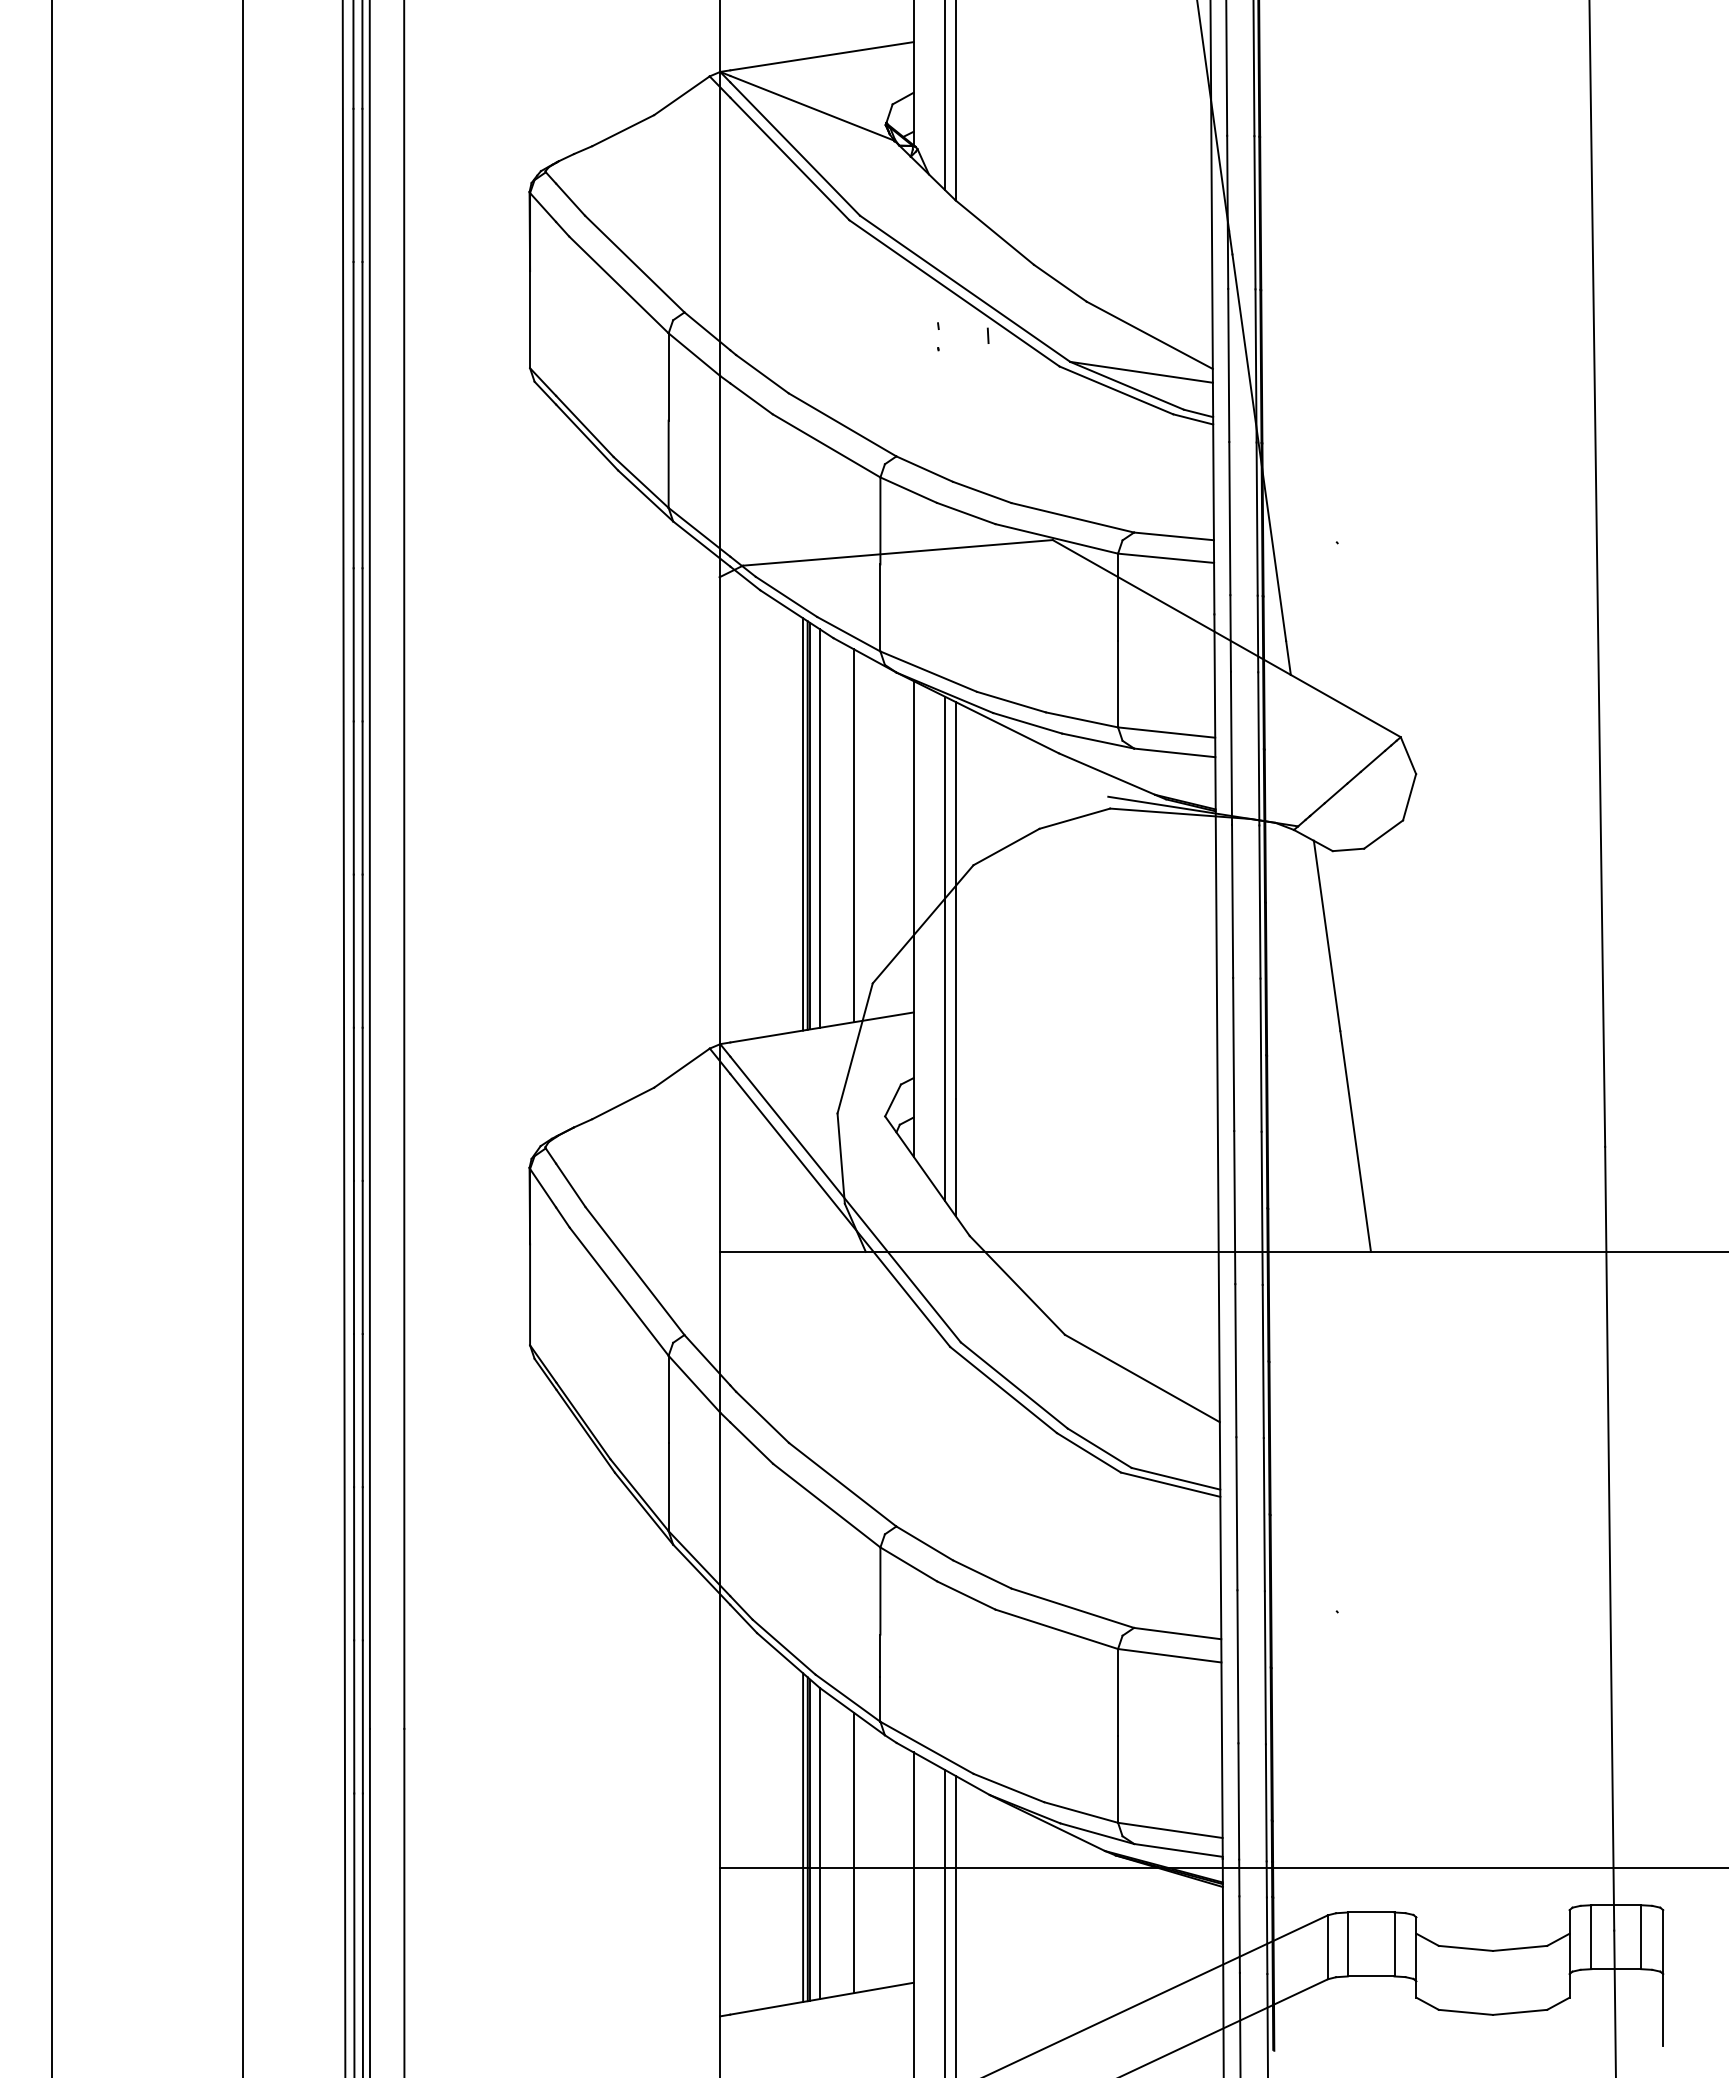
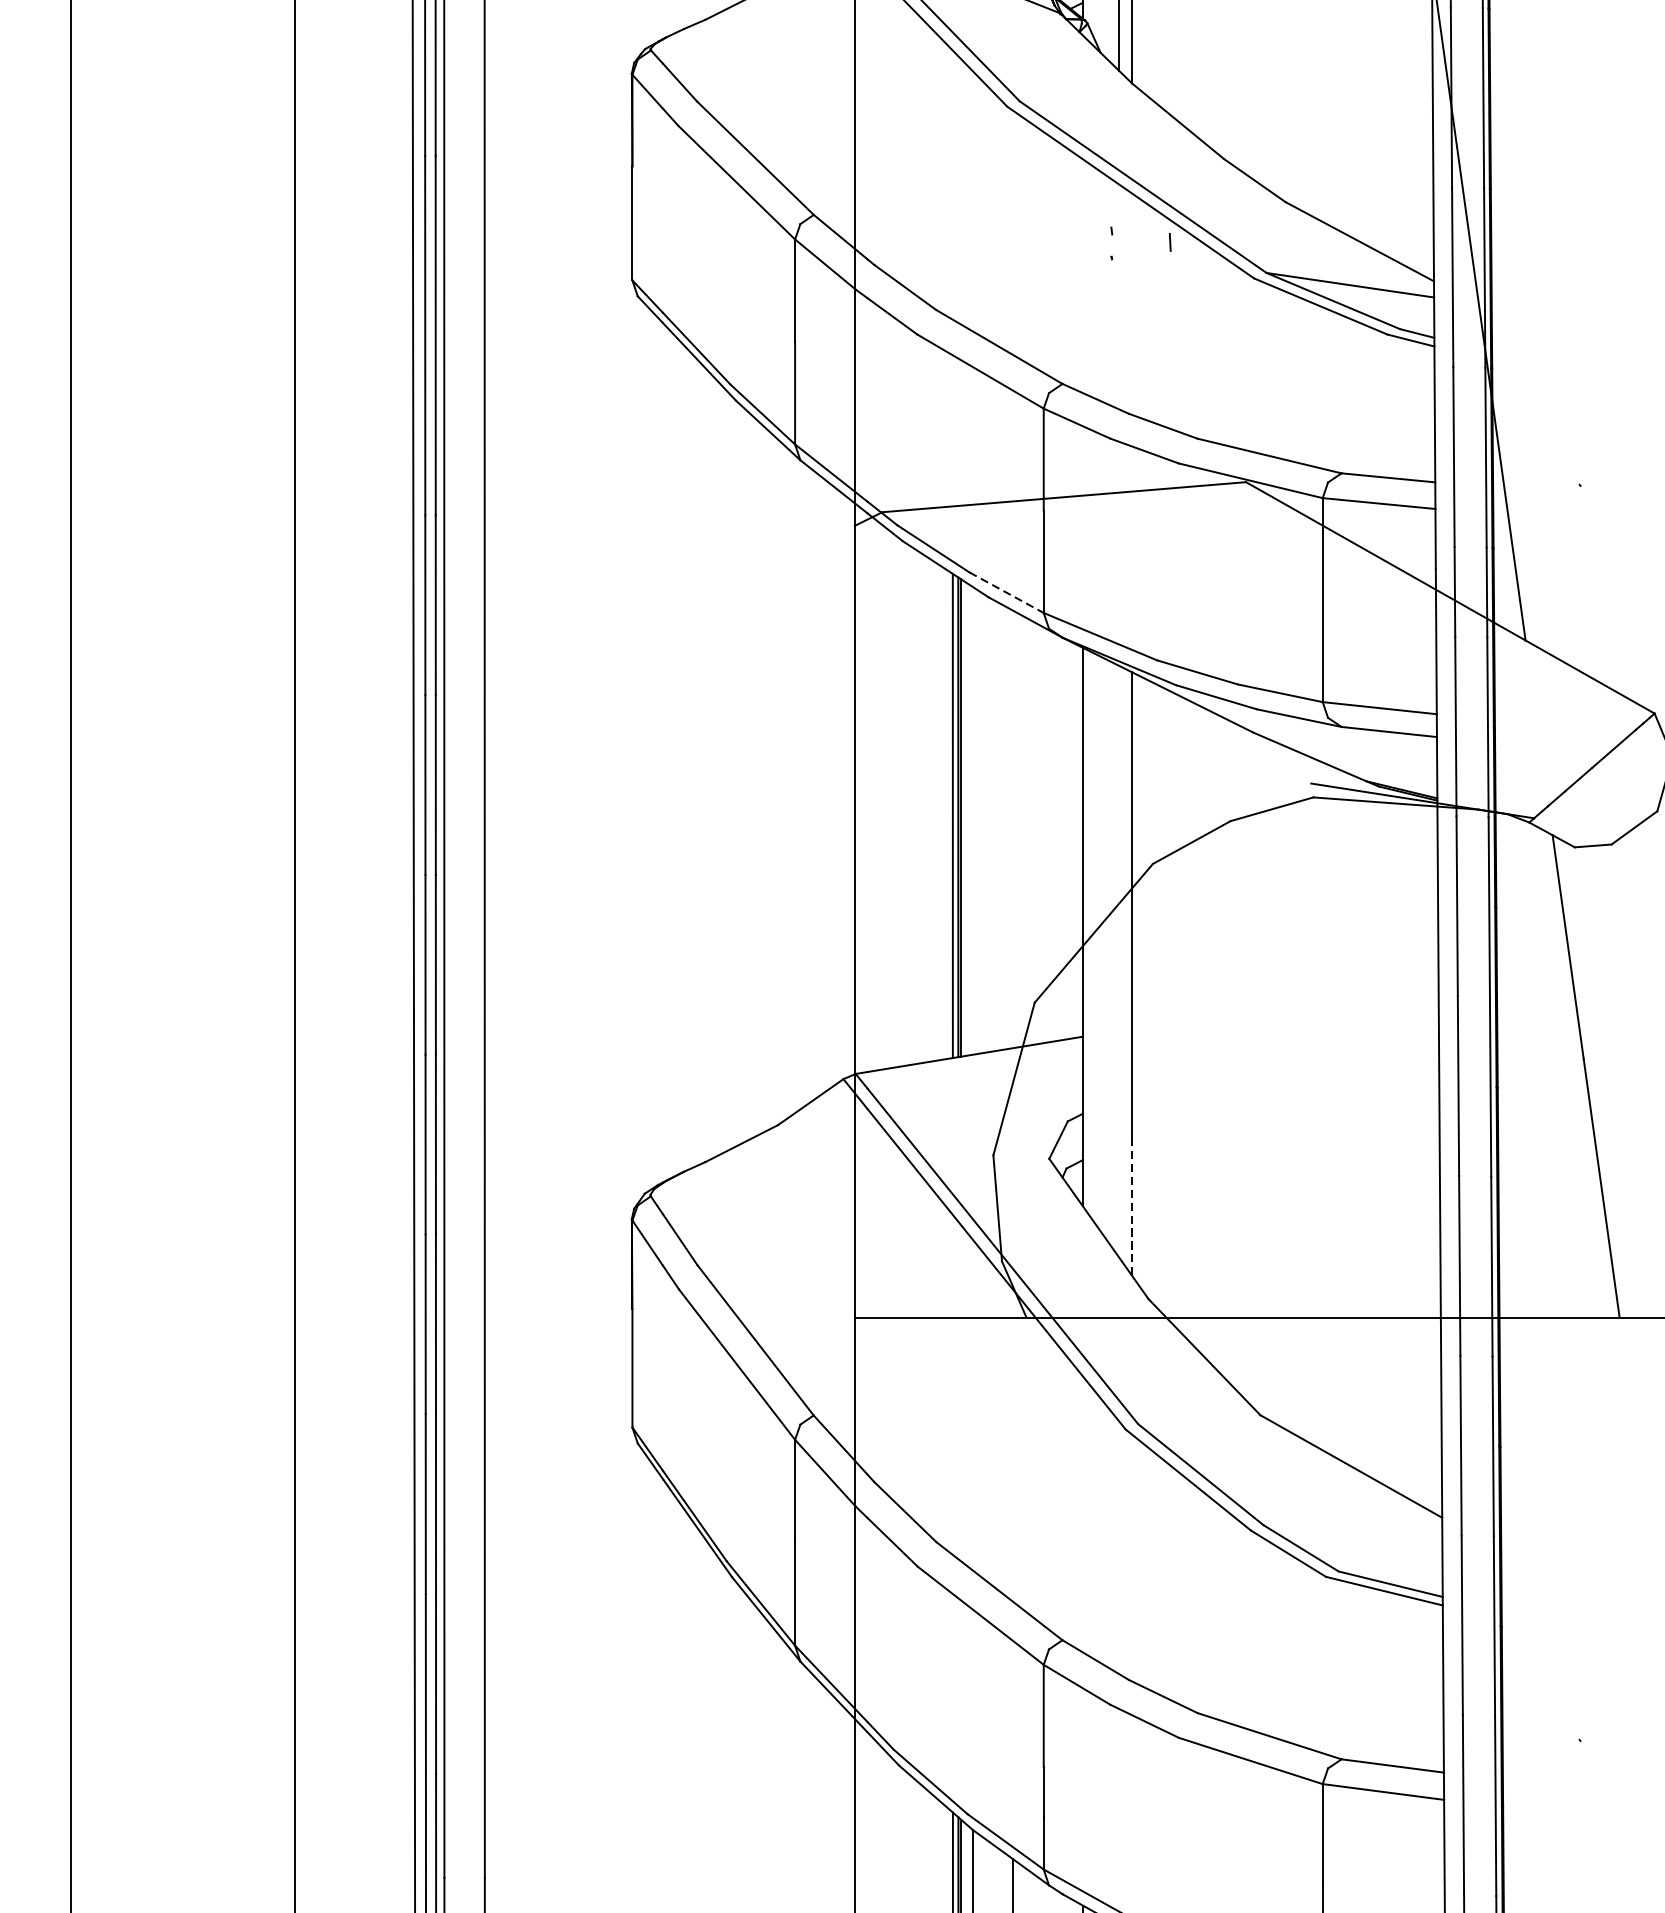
line: (849, 634) -> (1007, 593), solid -> dashed
line: (819, 828) -> (972, 820), removed
line: (853, 835) -> (1012, 829), removed
line: (944, 948) -> (1118, 961), removed
line: (955, 1157) -> (1131, 1207), solid -> dashed

